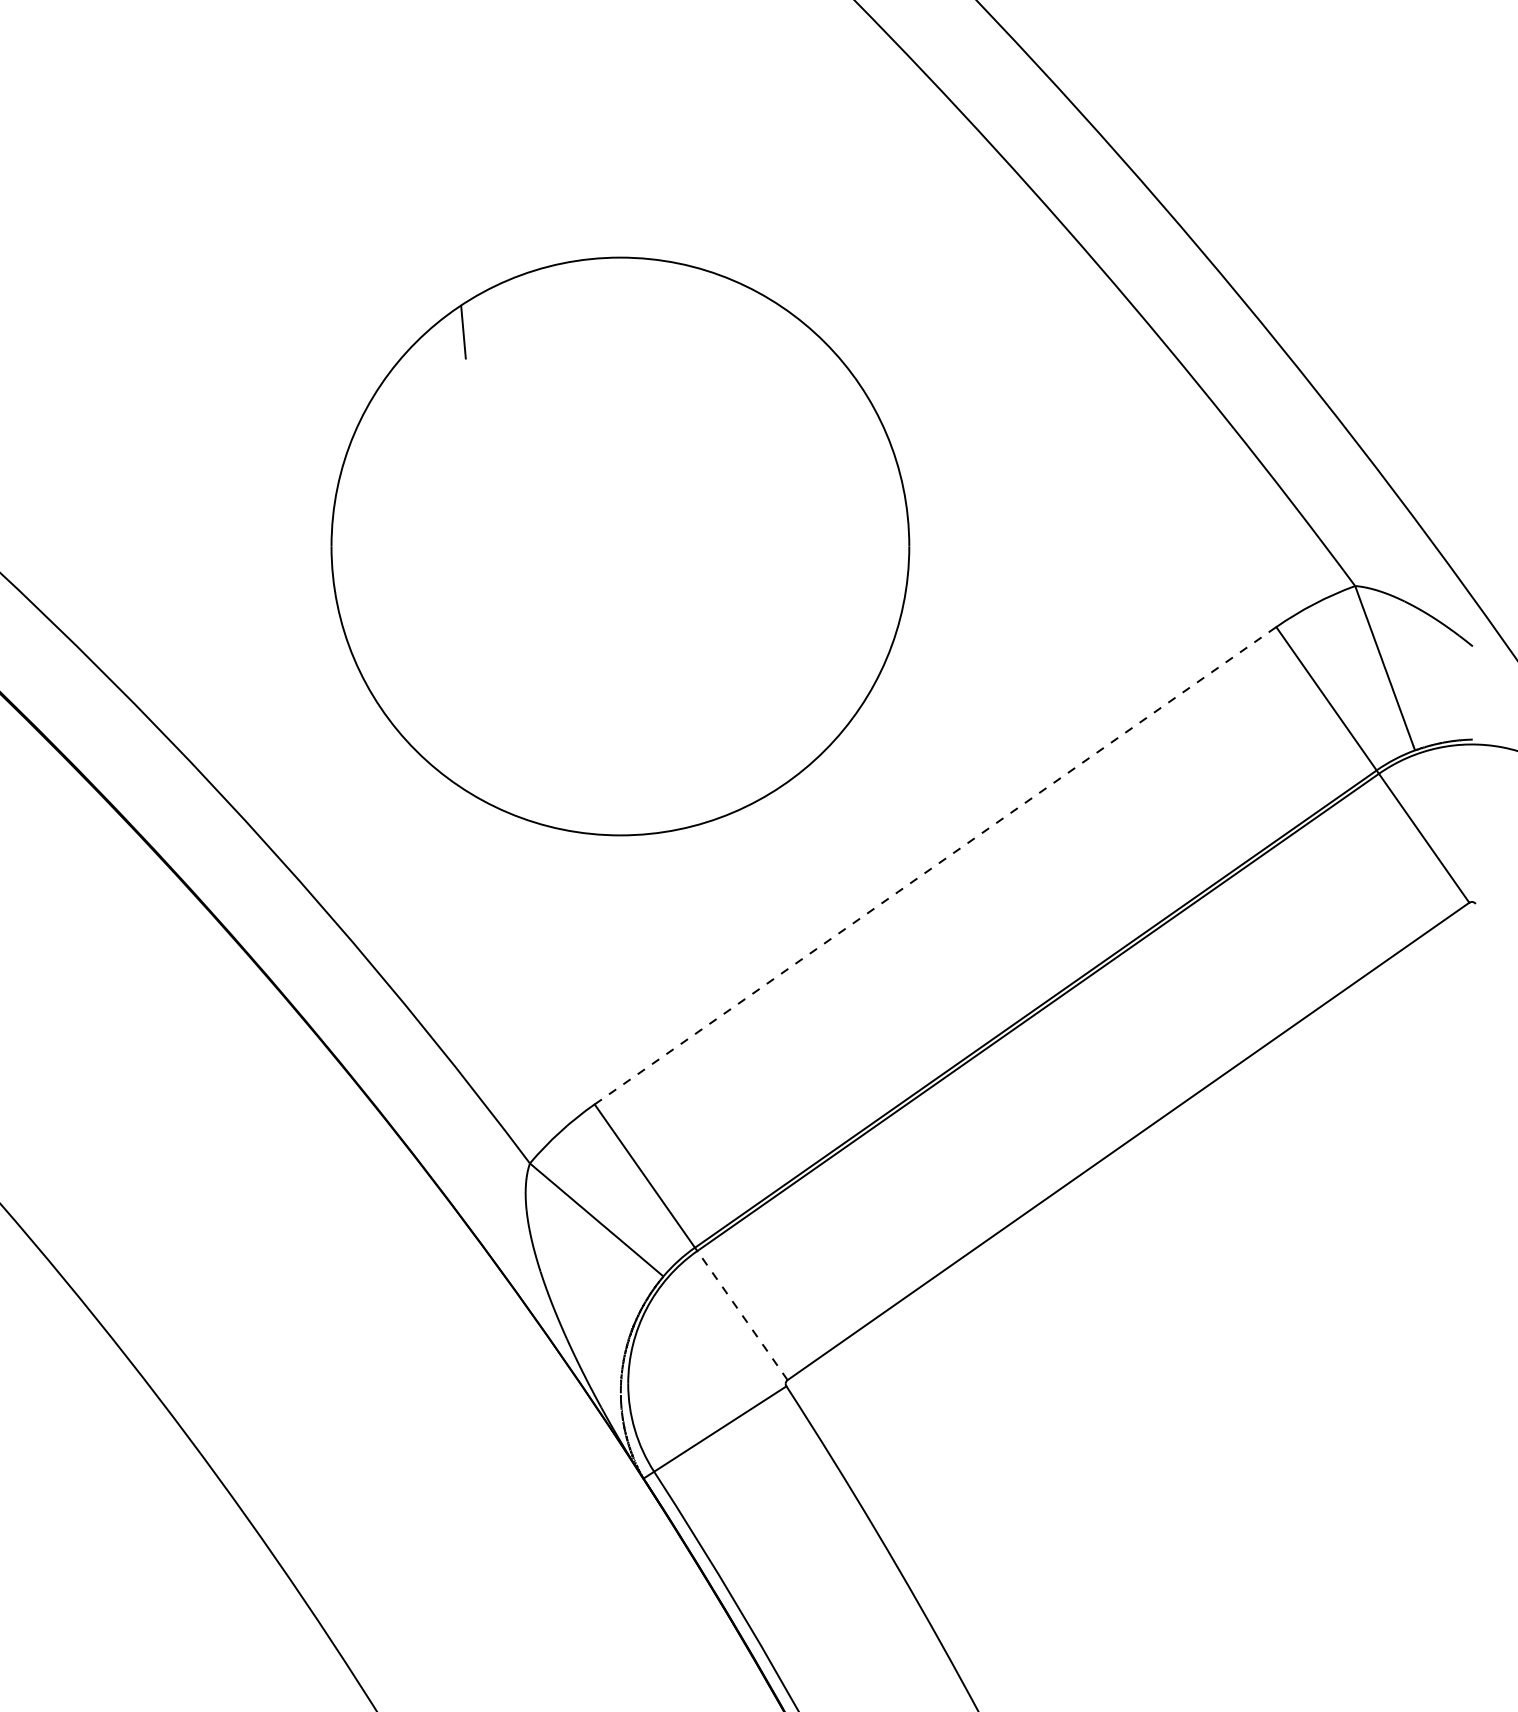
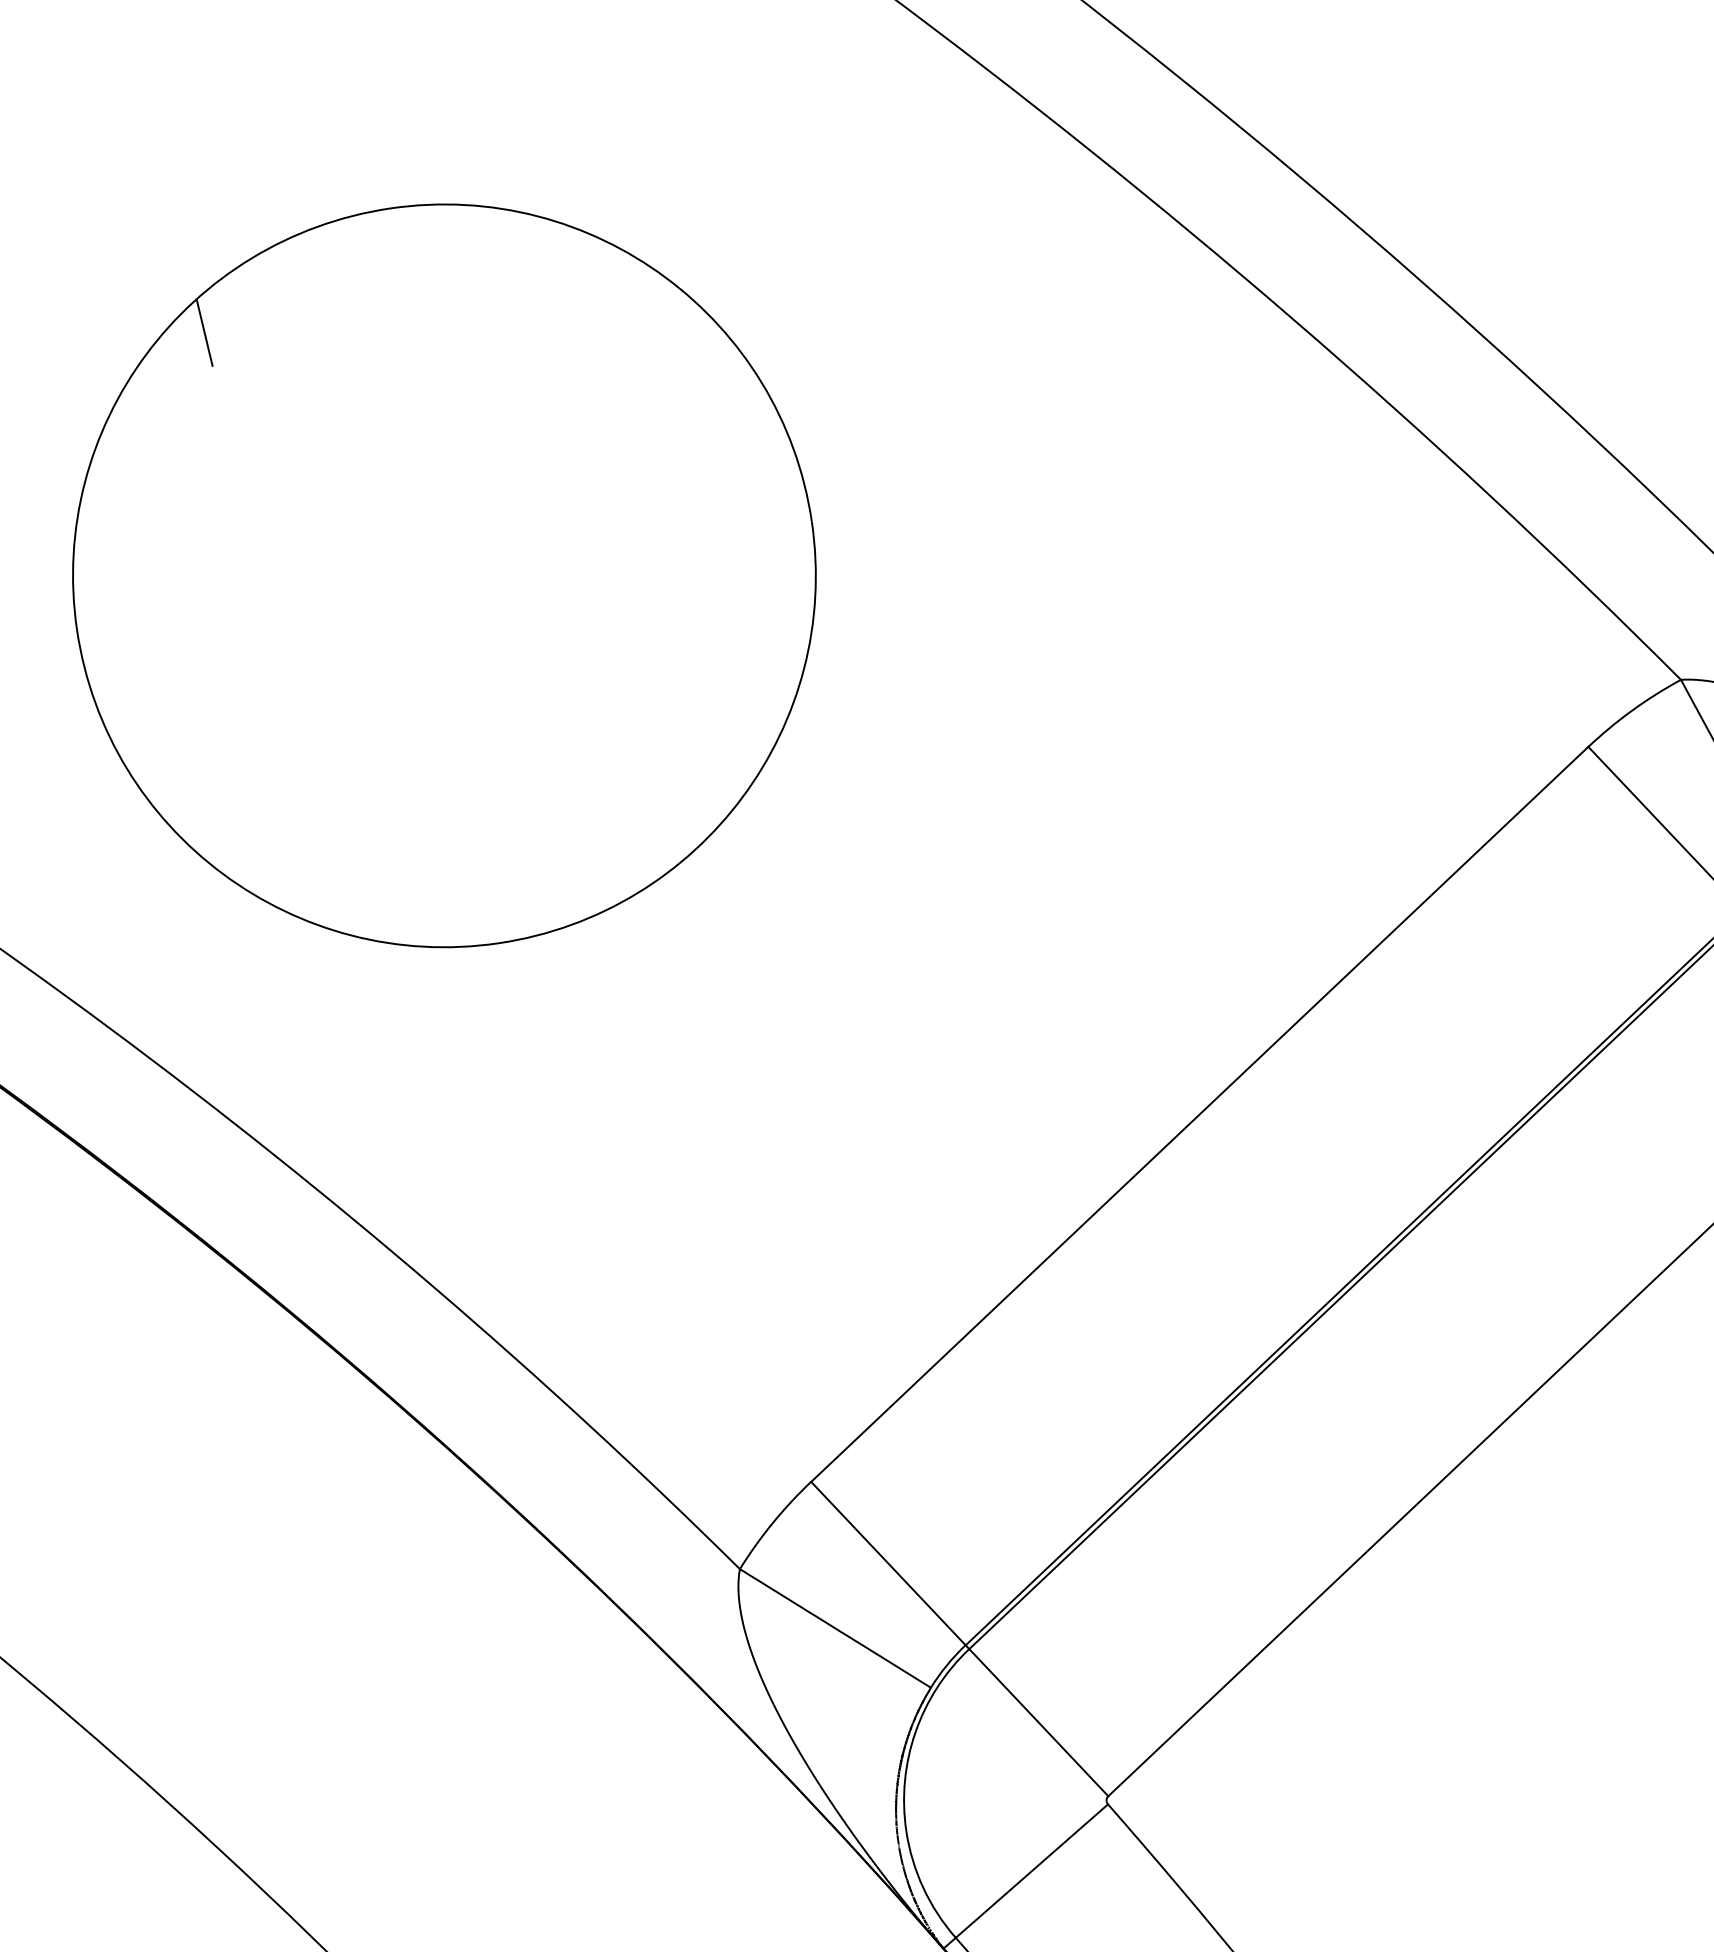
part: (620, 546) -> (444, 575), moved
line: (935, 865) -> (1199, 1114), dashed -> solid
line: (742, 1315) -> (1038, 1722), dashed -> solid

